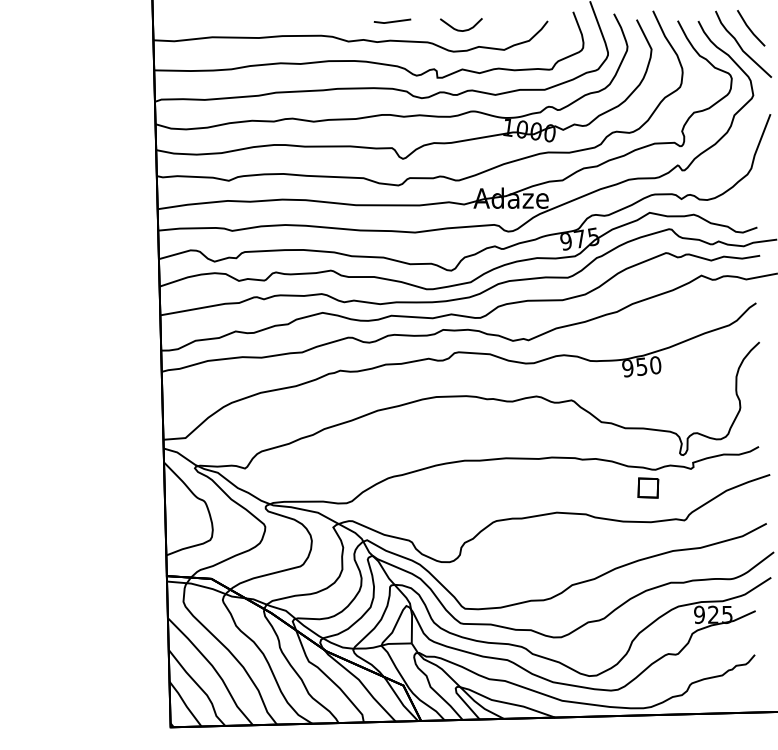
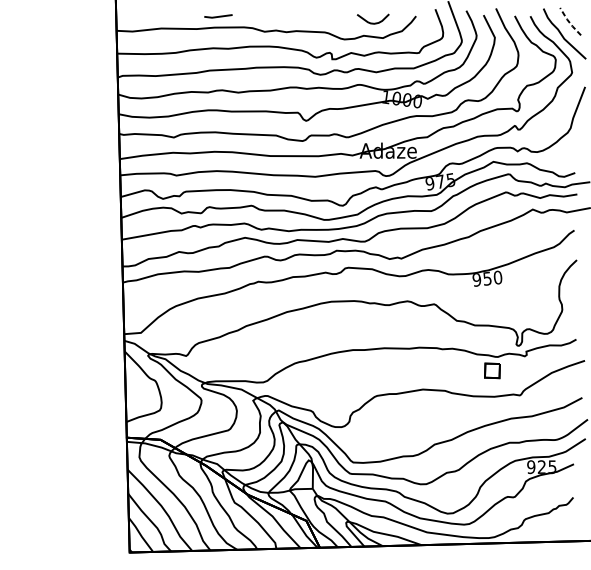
line: (393, 20) -> (219, 15), moved
curve: (460, 29) -> (372, 22), moved
line: (749, 29) -> (569, 22), solid -> dashed

